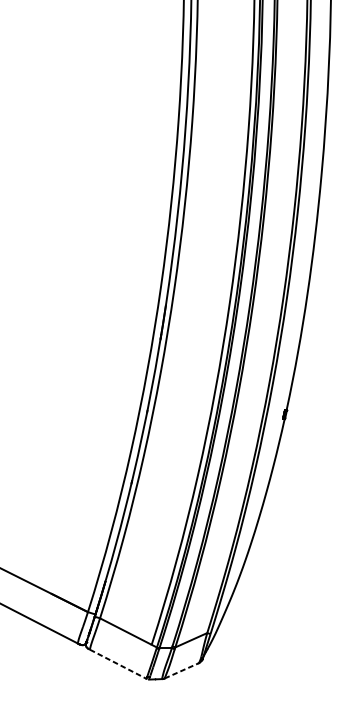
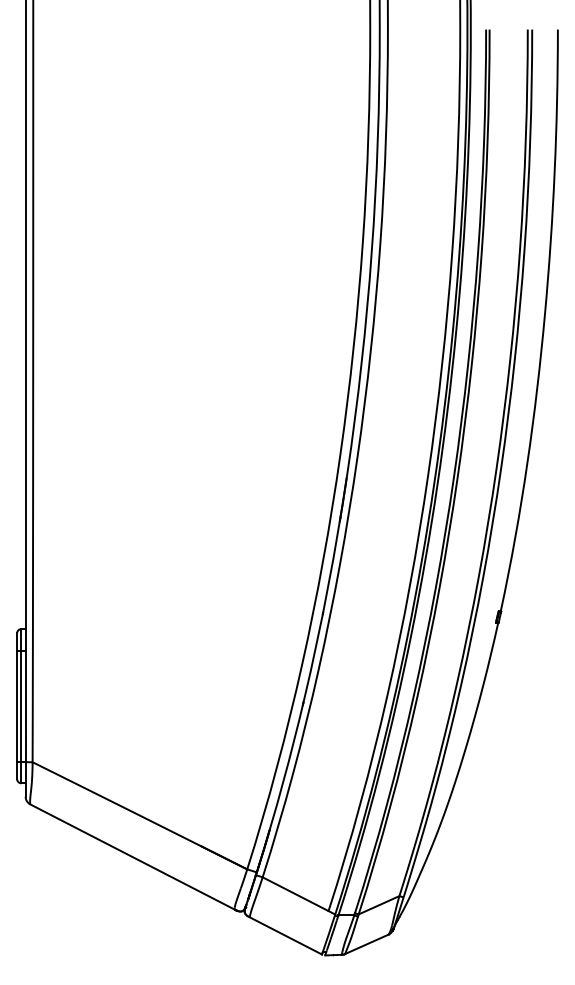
line: (117, 663) -> (285, 935), dashed -> solid
line: (181, 671) -> (366, 944), dashed -> solid

